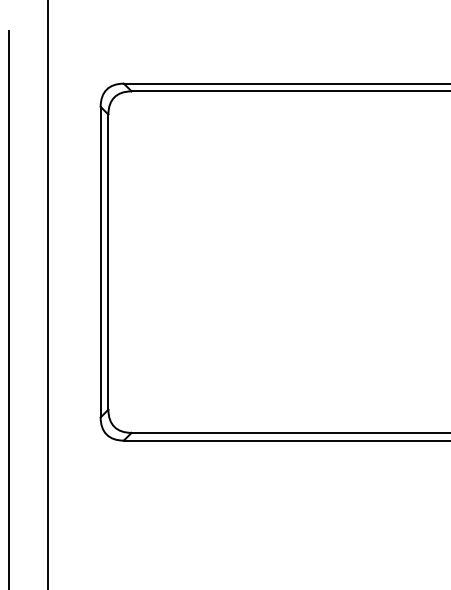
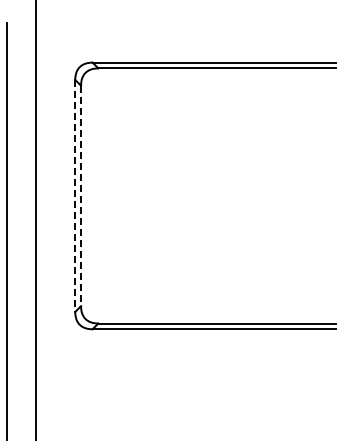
line: (101, 261) -> (75, 195), solid -> dashed
line: (109, 262) -> (81, 196), solid -> dashed

